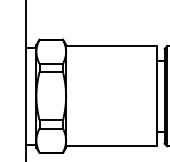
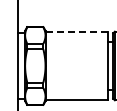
line: (112, 46) -> (77, 31), solid -> dashed

